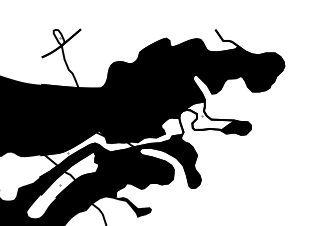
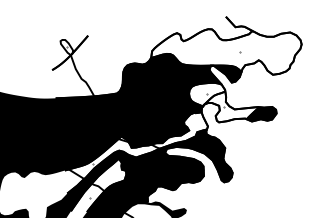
fill: (211, 64) -> (226, 52), removed
fill: (186, 101) -> (206, 94), removed

